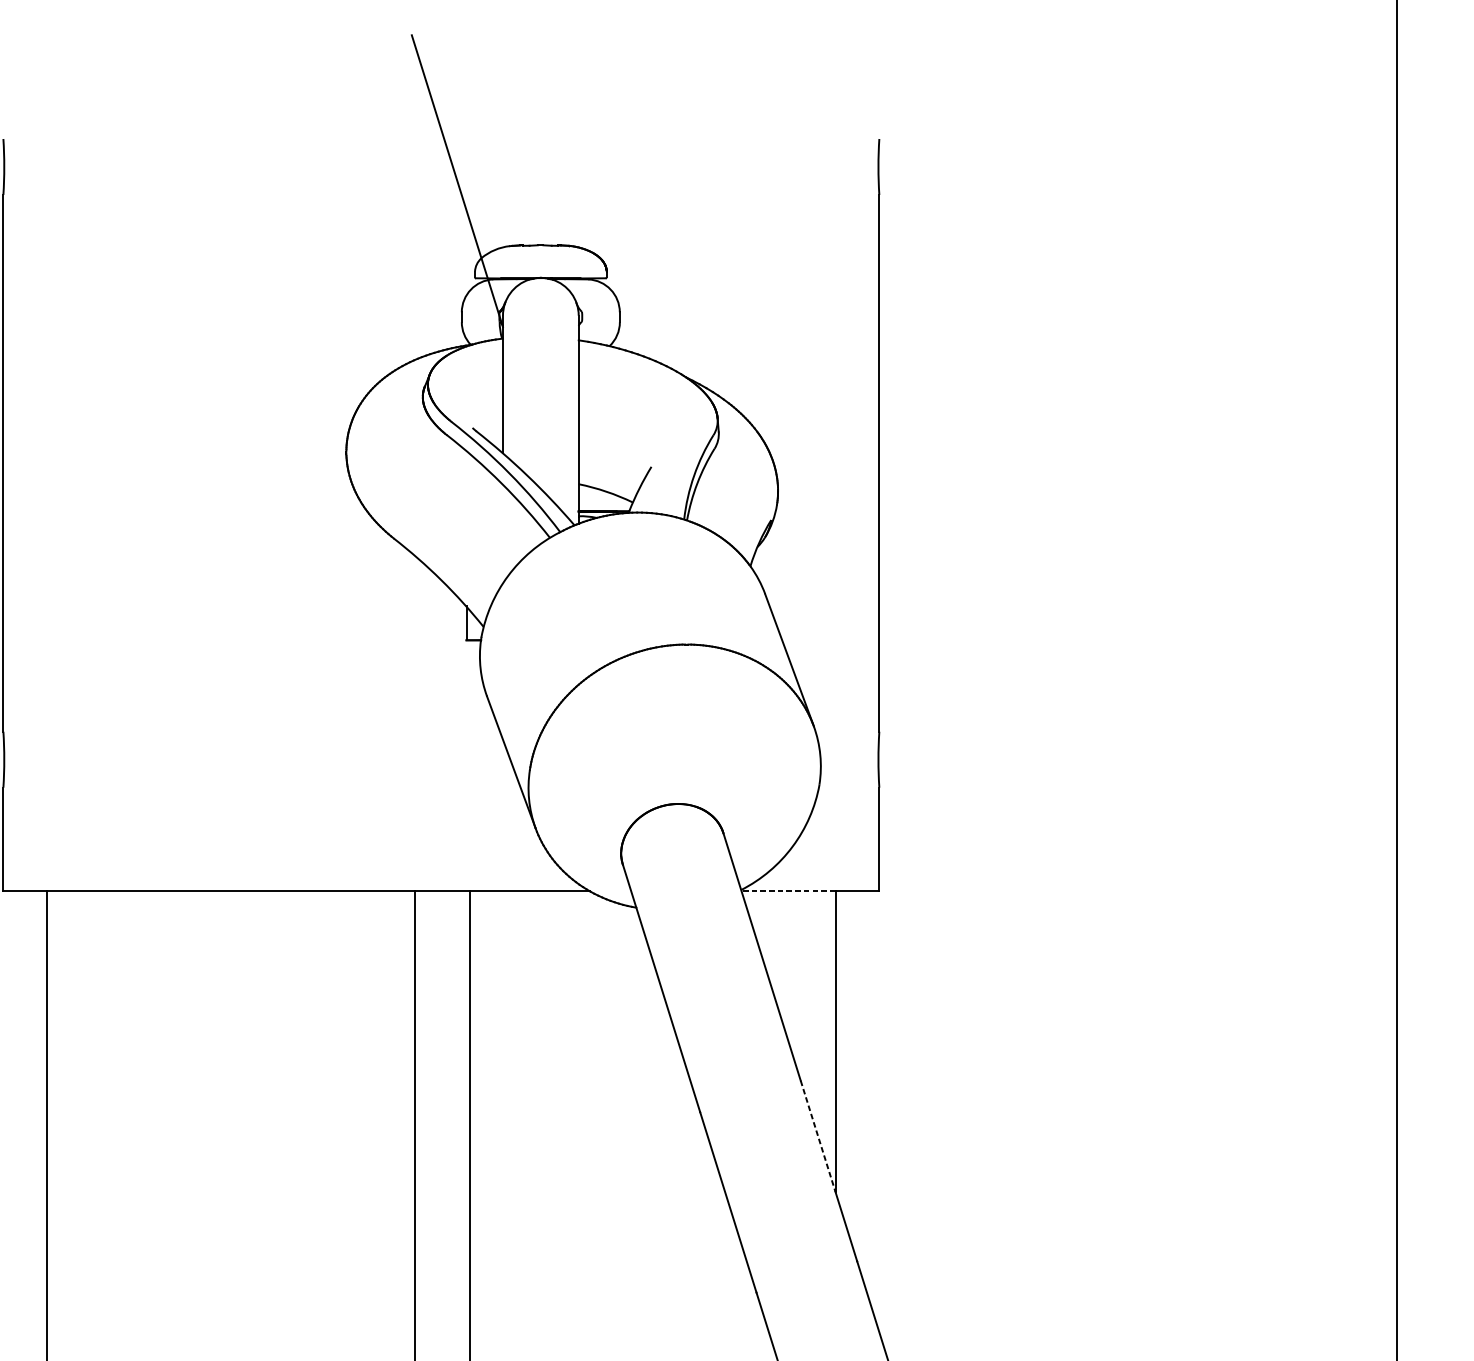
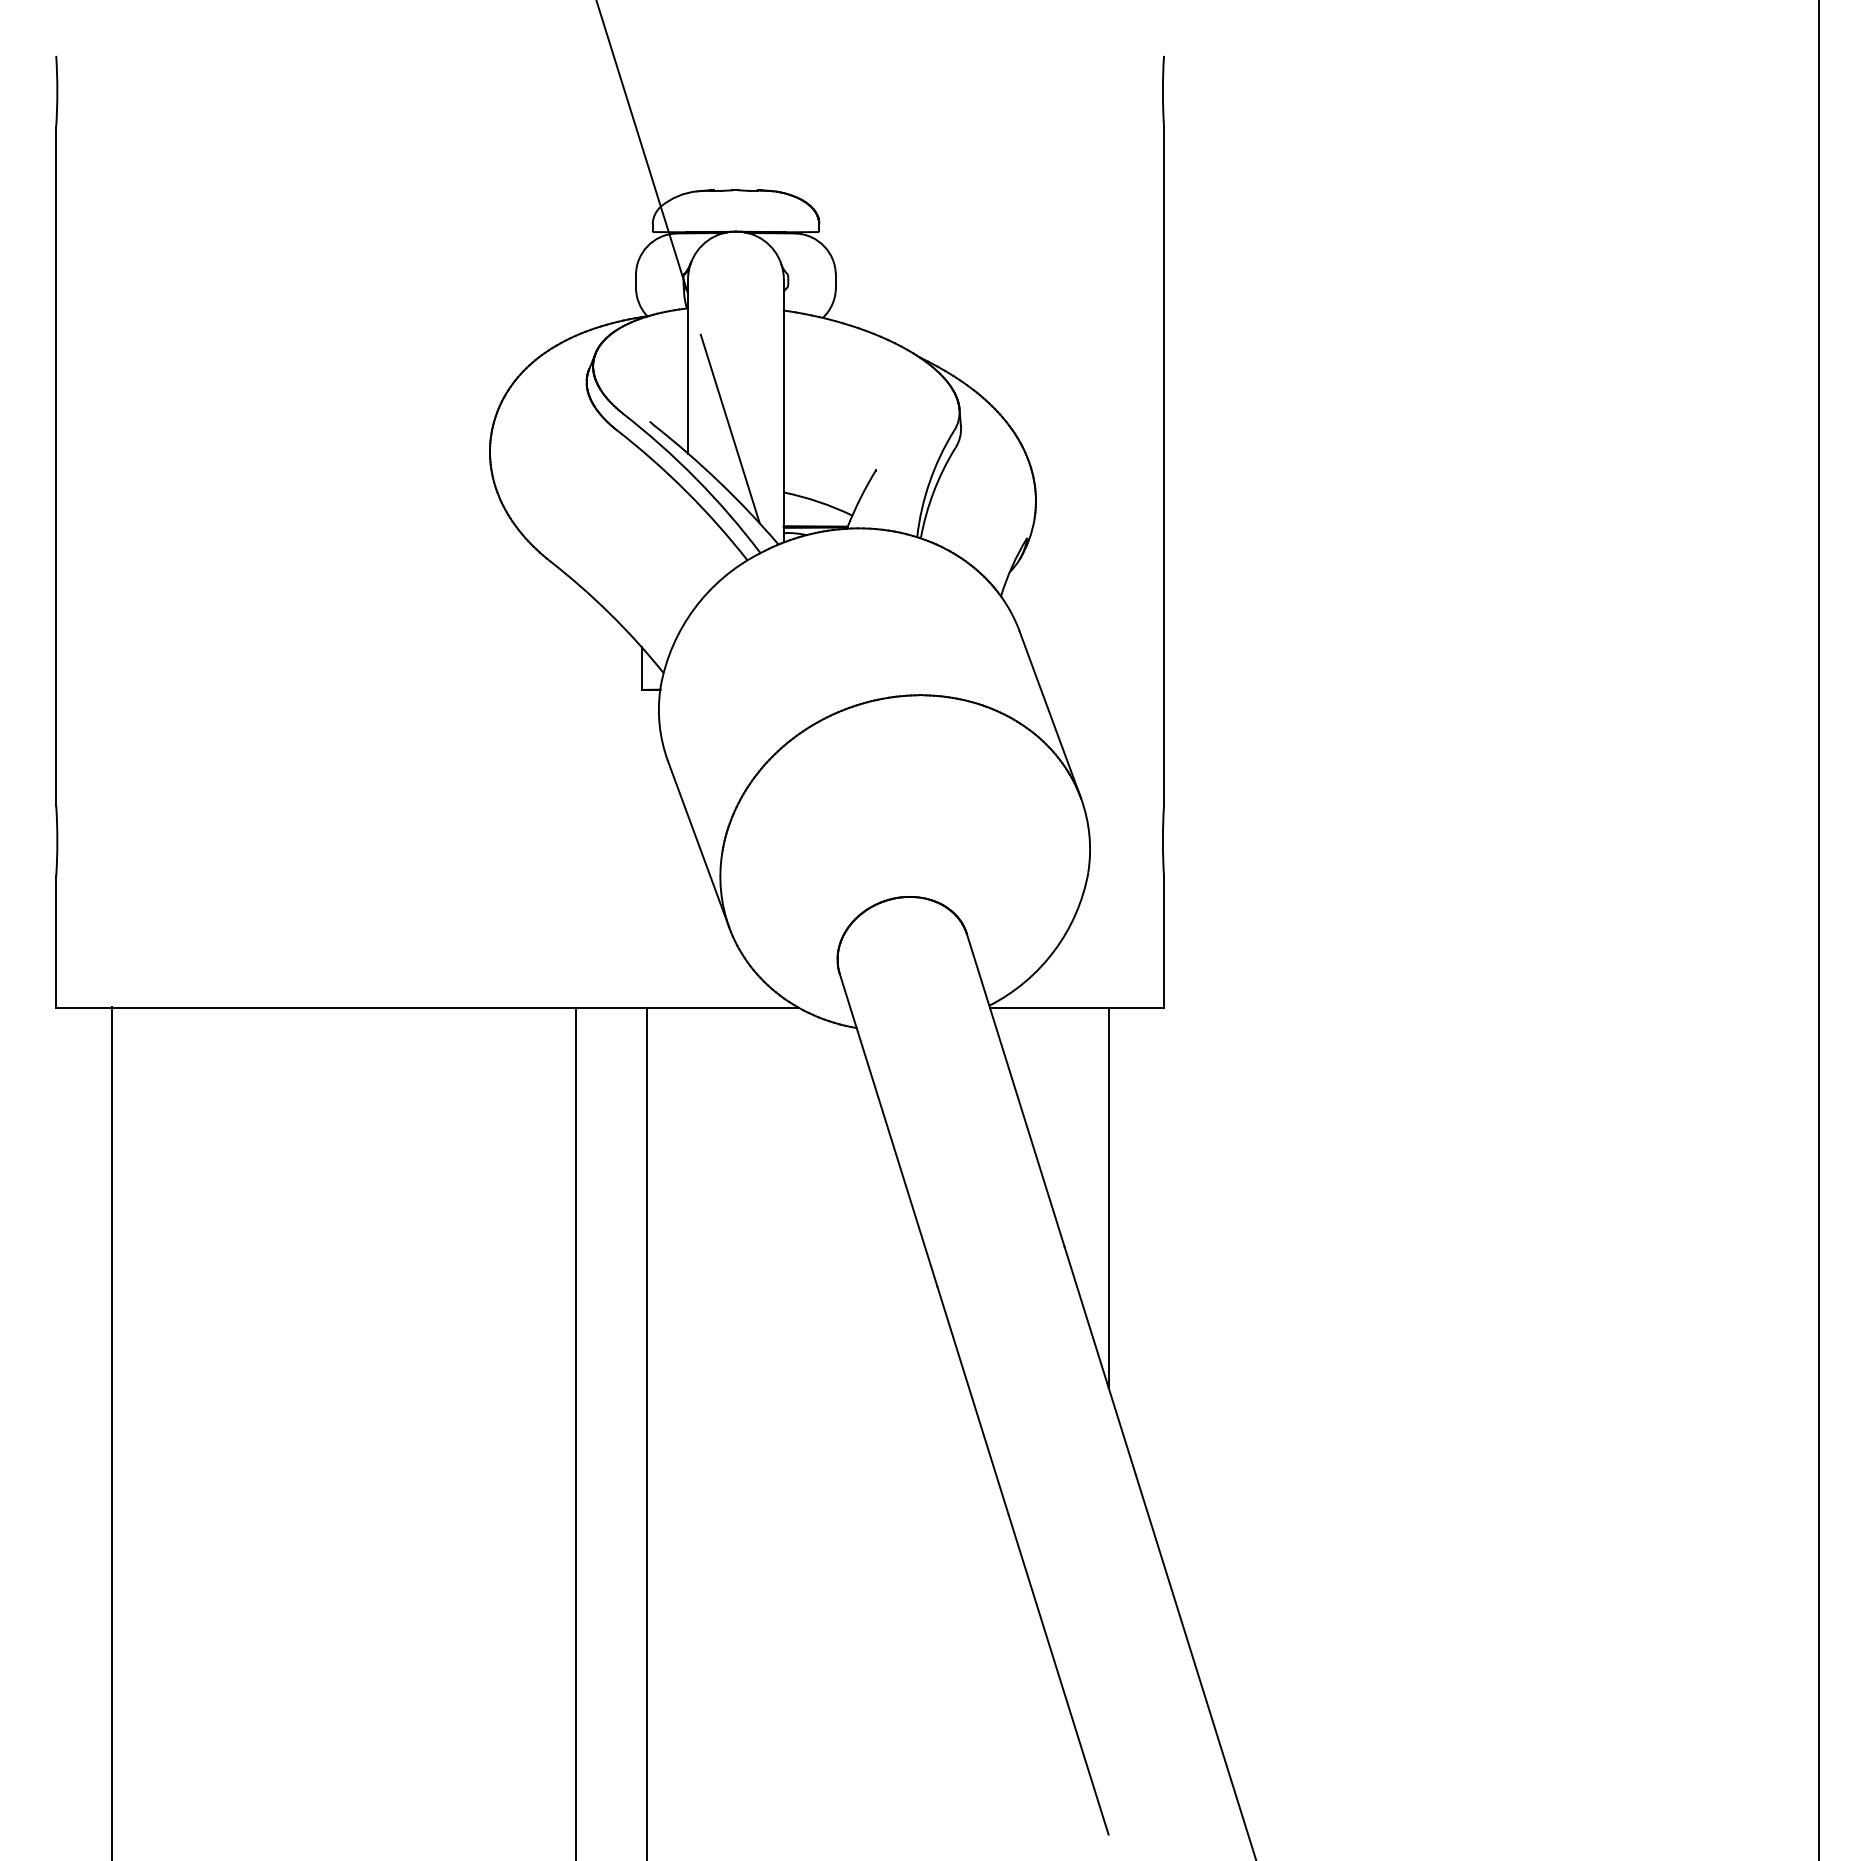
line: (535, 433) -> (729, 428), added
line: (787, 891) -> (1048, 1007), dashed -> solid
line: (818, 1136) -> (1086, 1317), dashed -> solid

